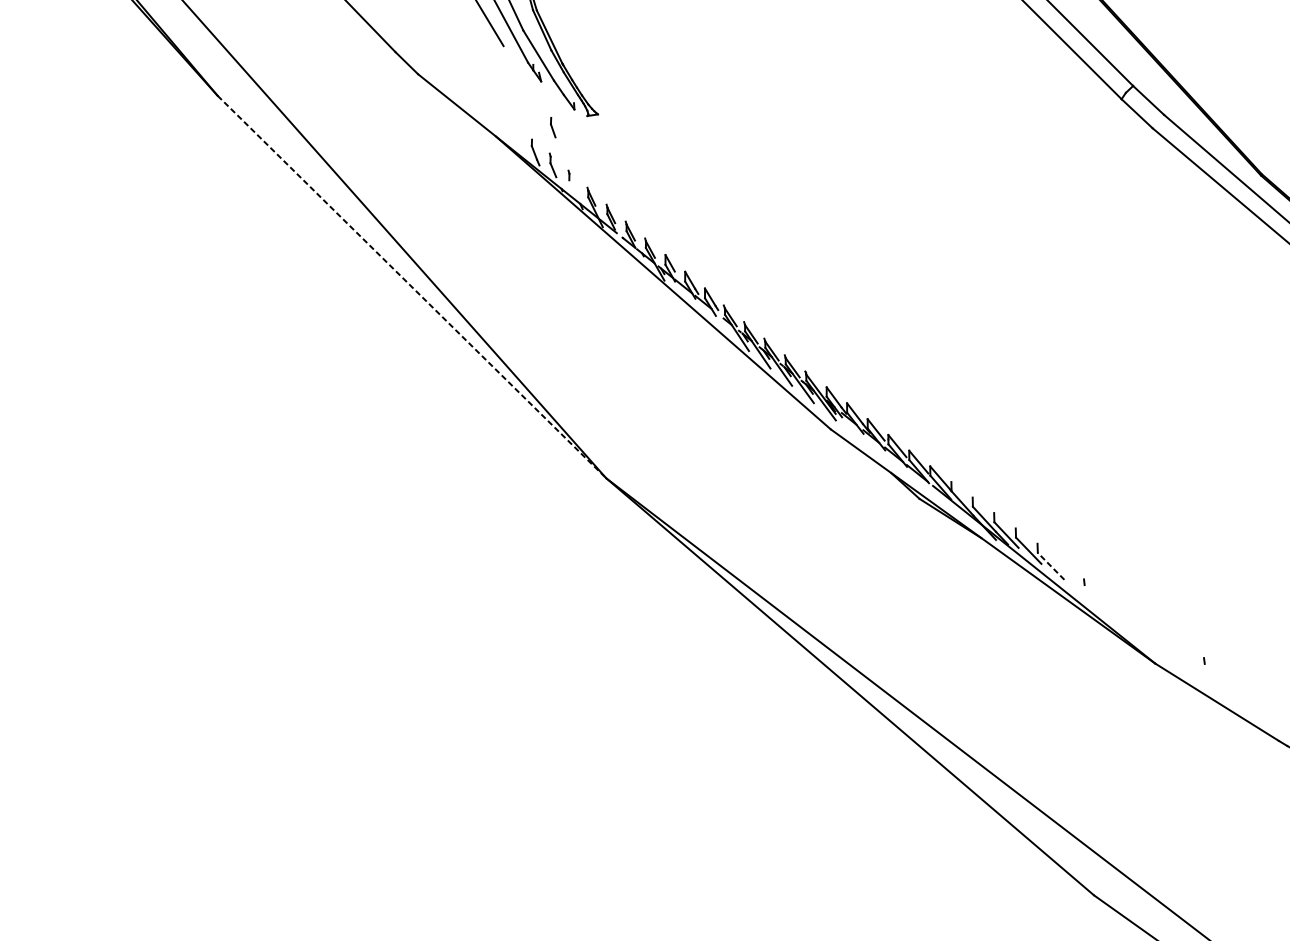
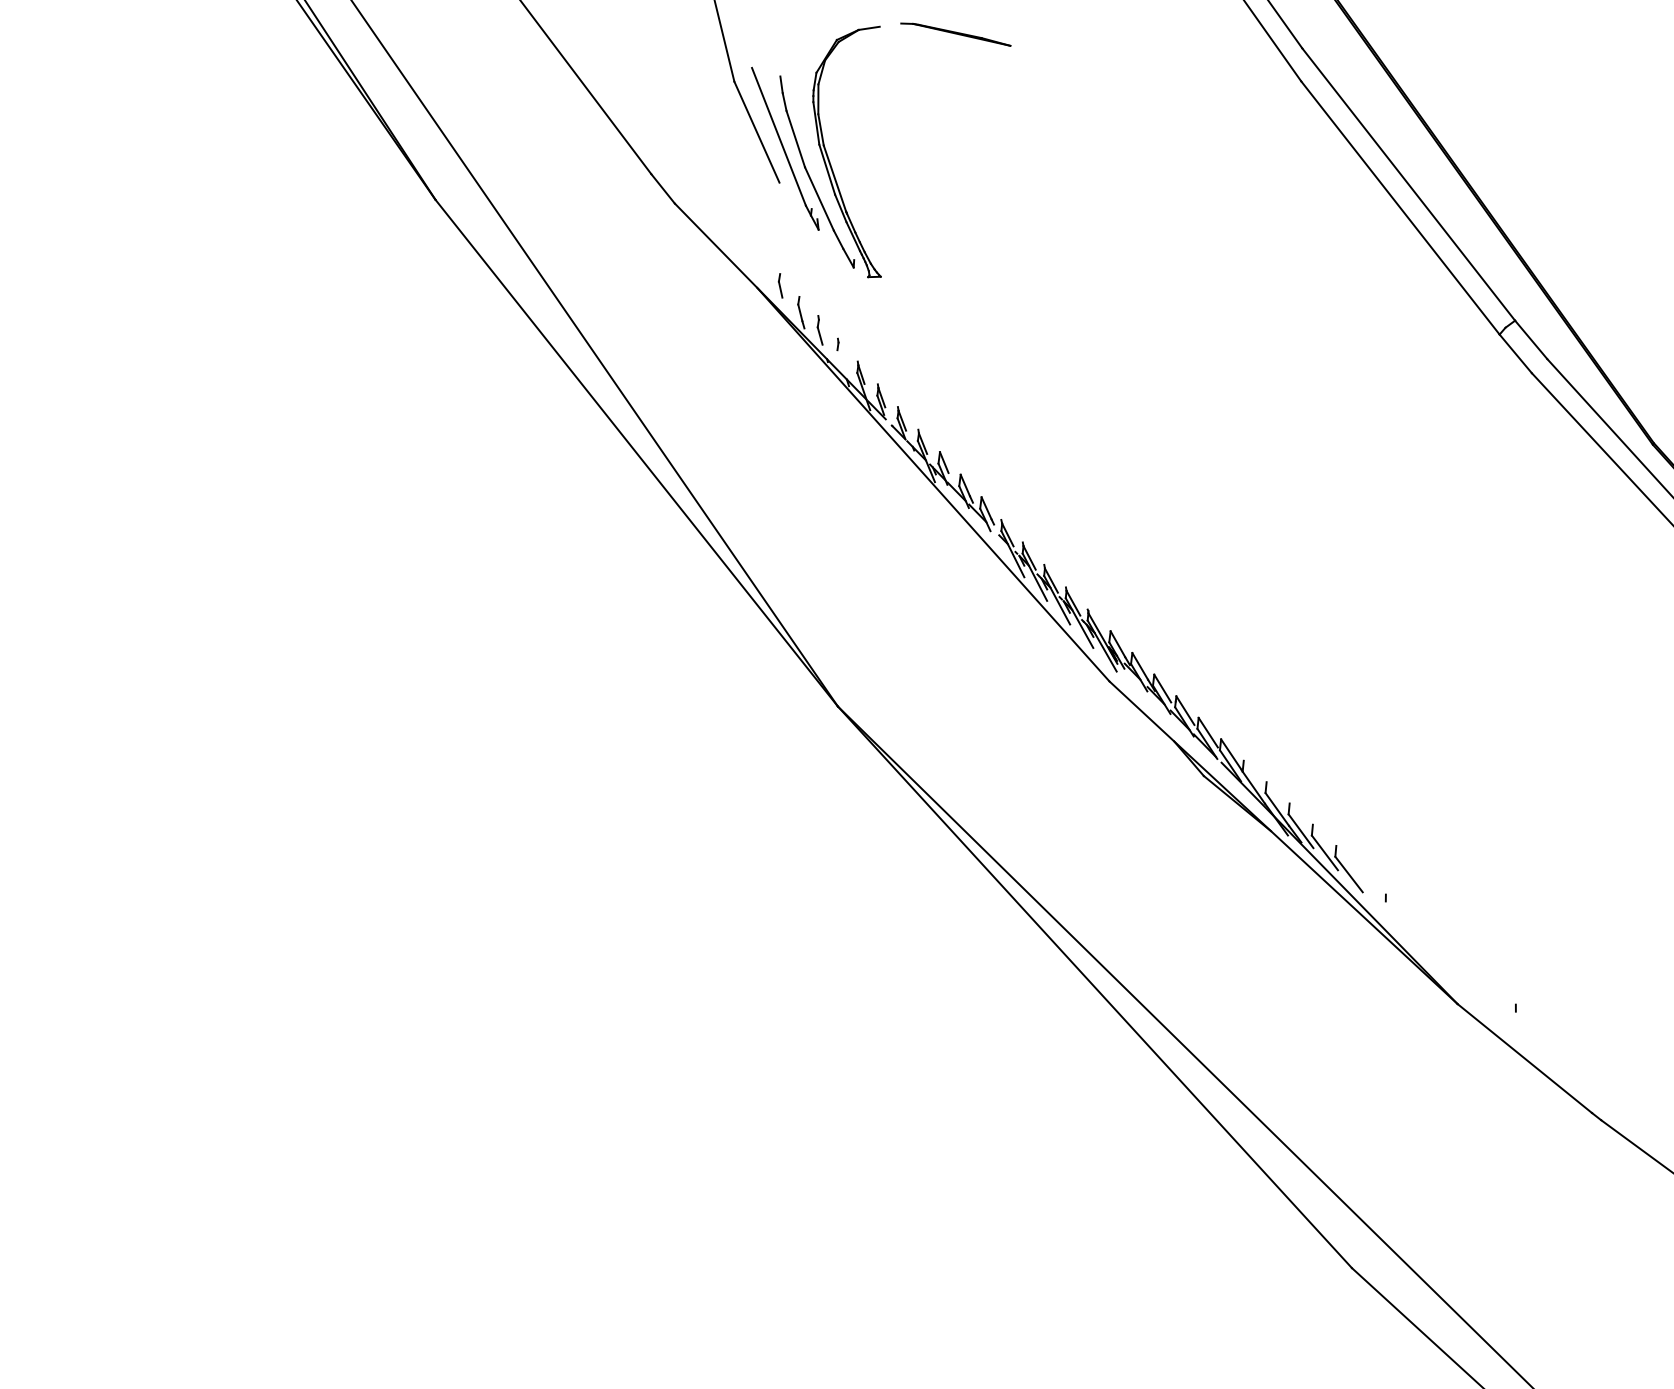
part: (552, 127) -> (780, 285), moved
line: (411, 287) -> (636, 453), dashed -> solid
line: (1050, 566) -> (1348, 874), dashed -> solid

